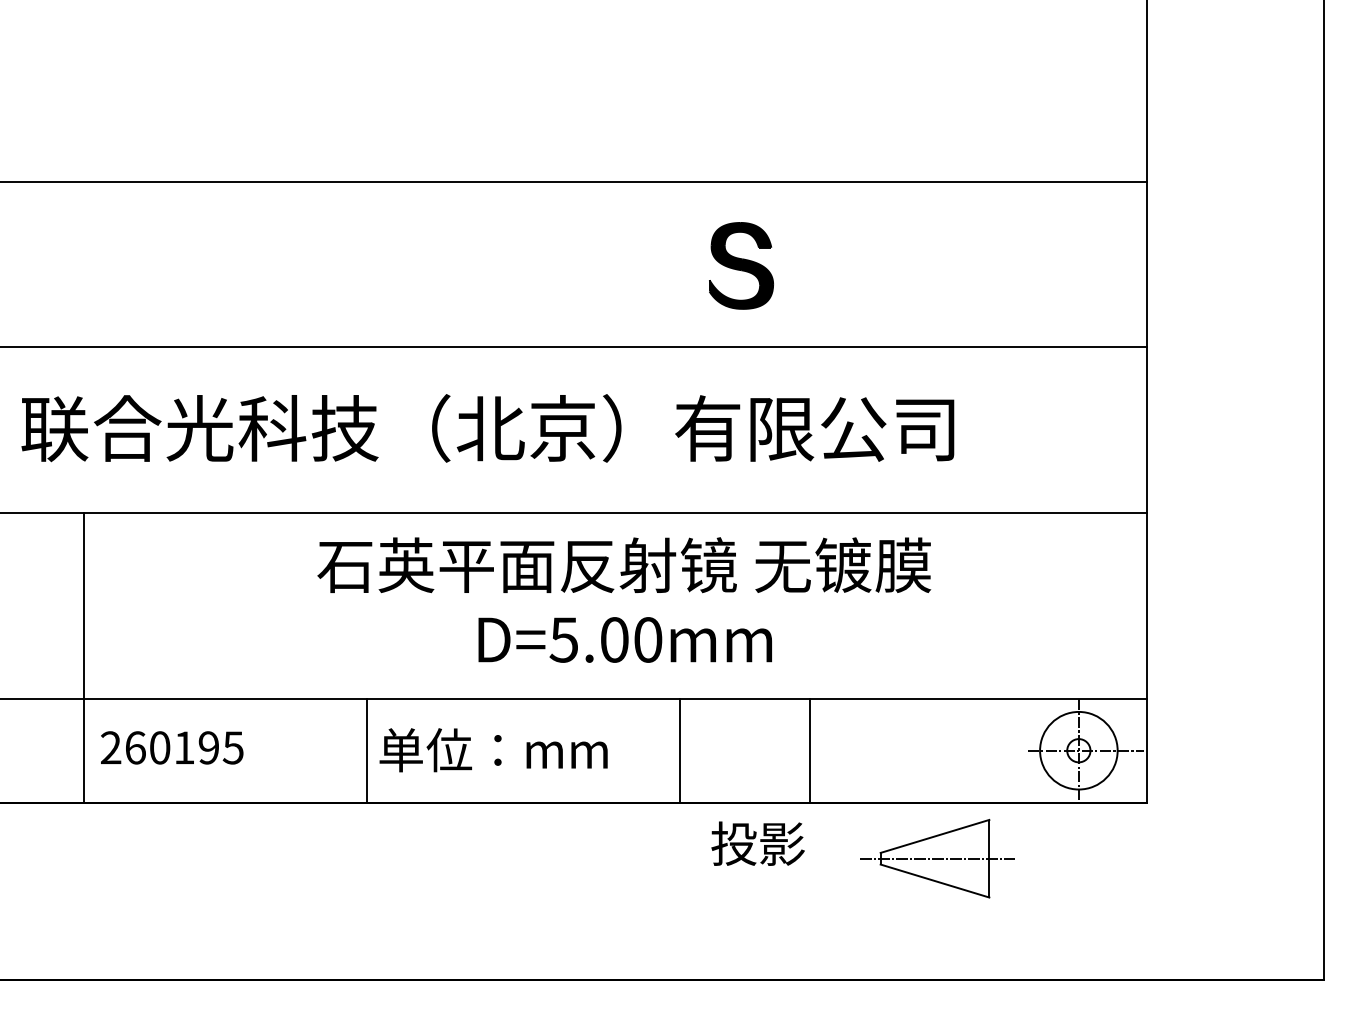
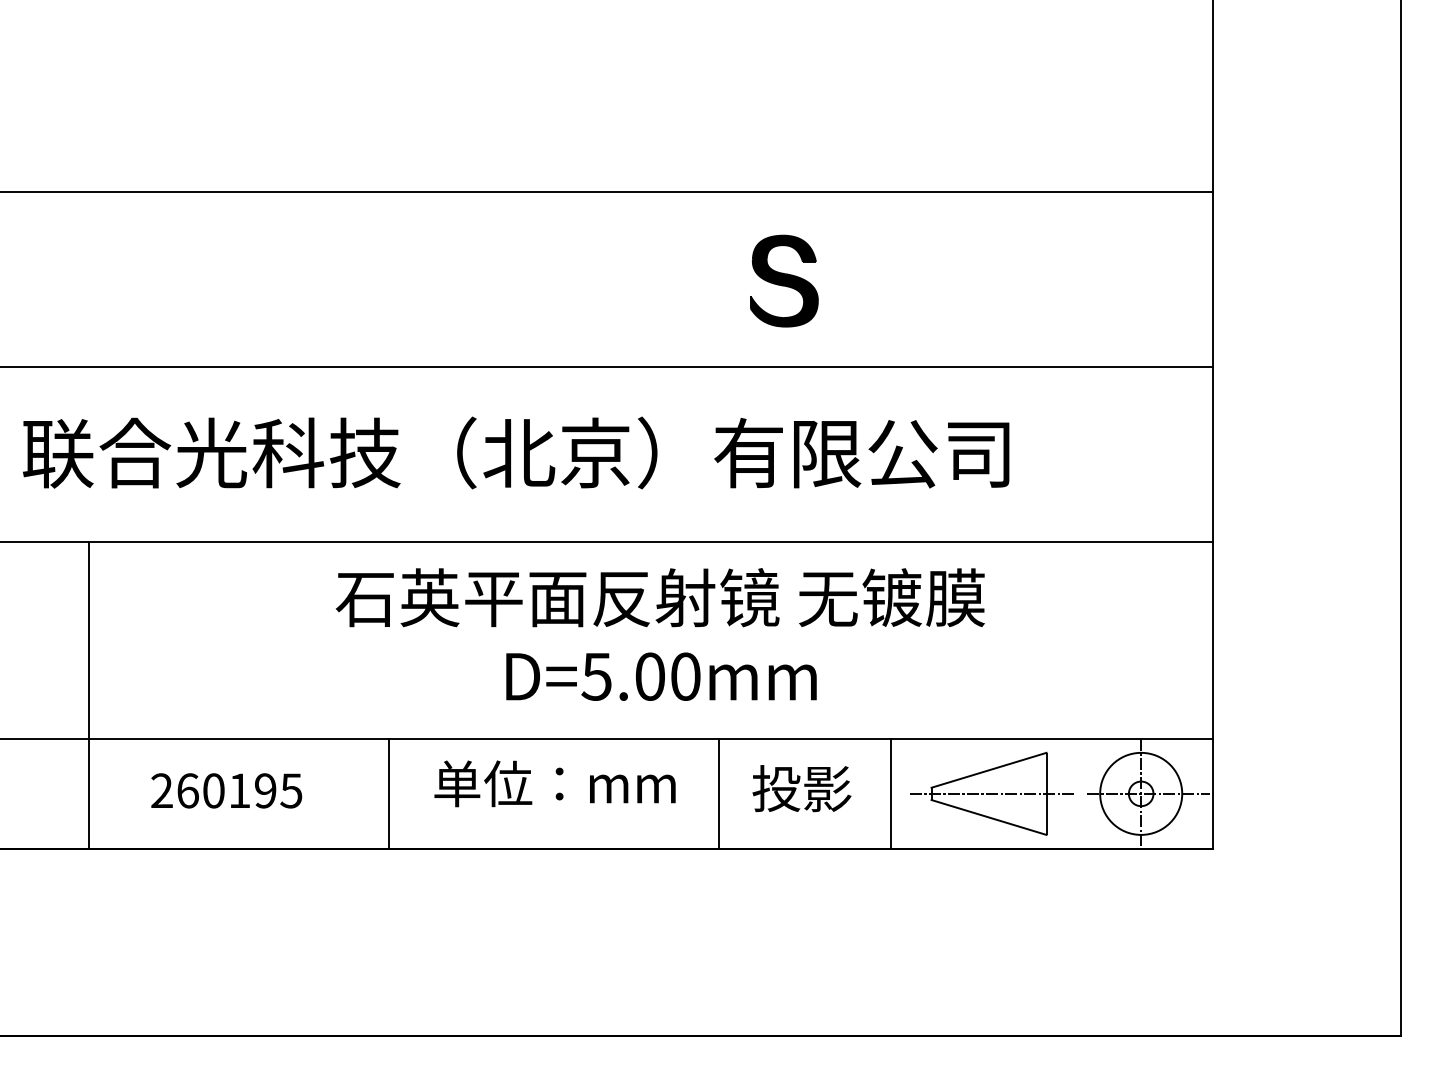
text: (172, 747) -> (227, 790), moved
text: (493, 750) -> (554, 784), moved
line: (809, 750) -> (890, 793), moved
text: (757, 843) -> (801, 788), moved
part: (937, 858) -> (991, 793), moved

